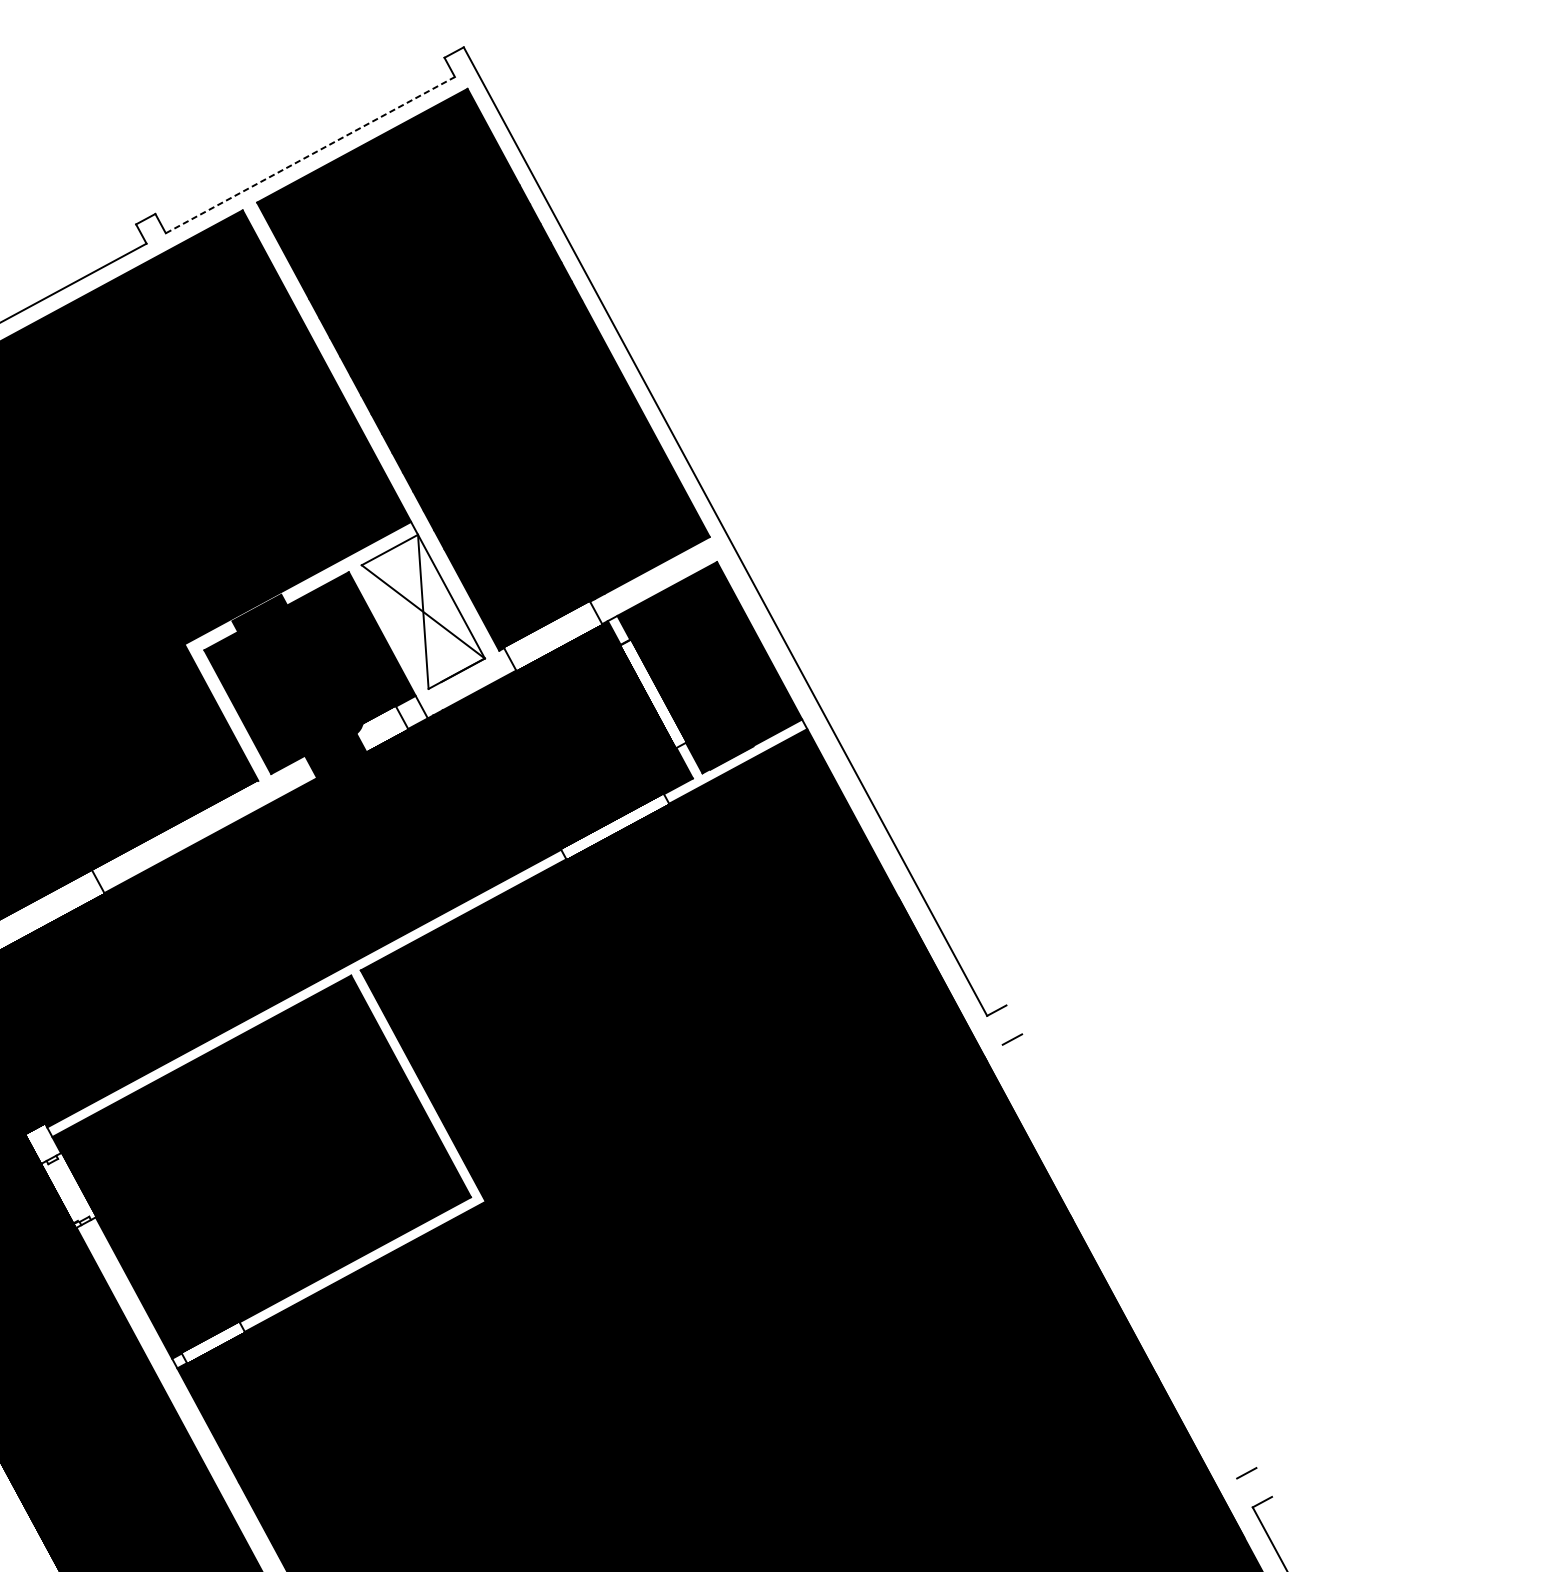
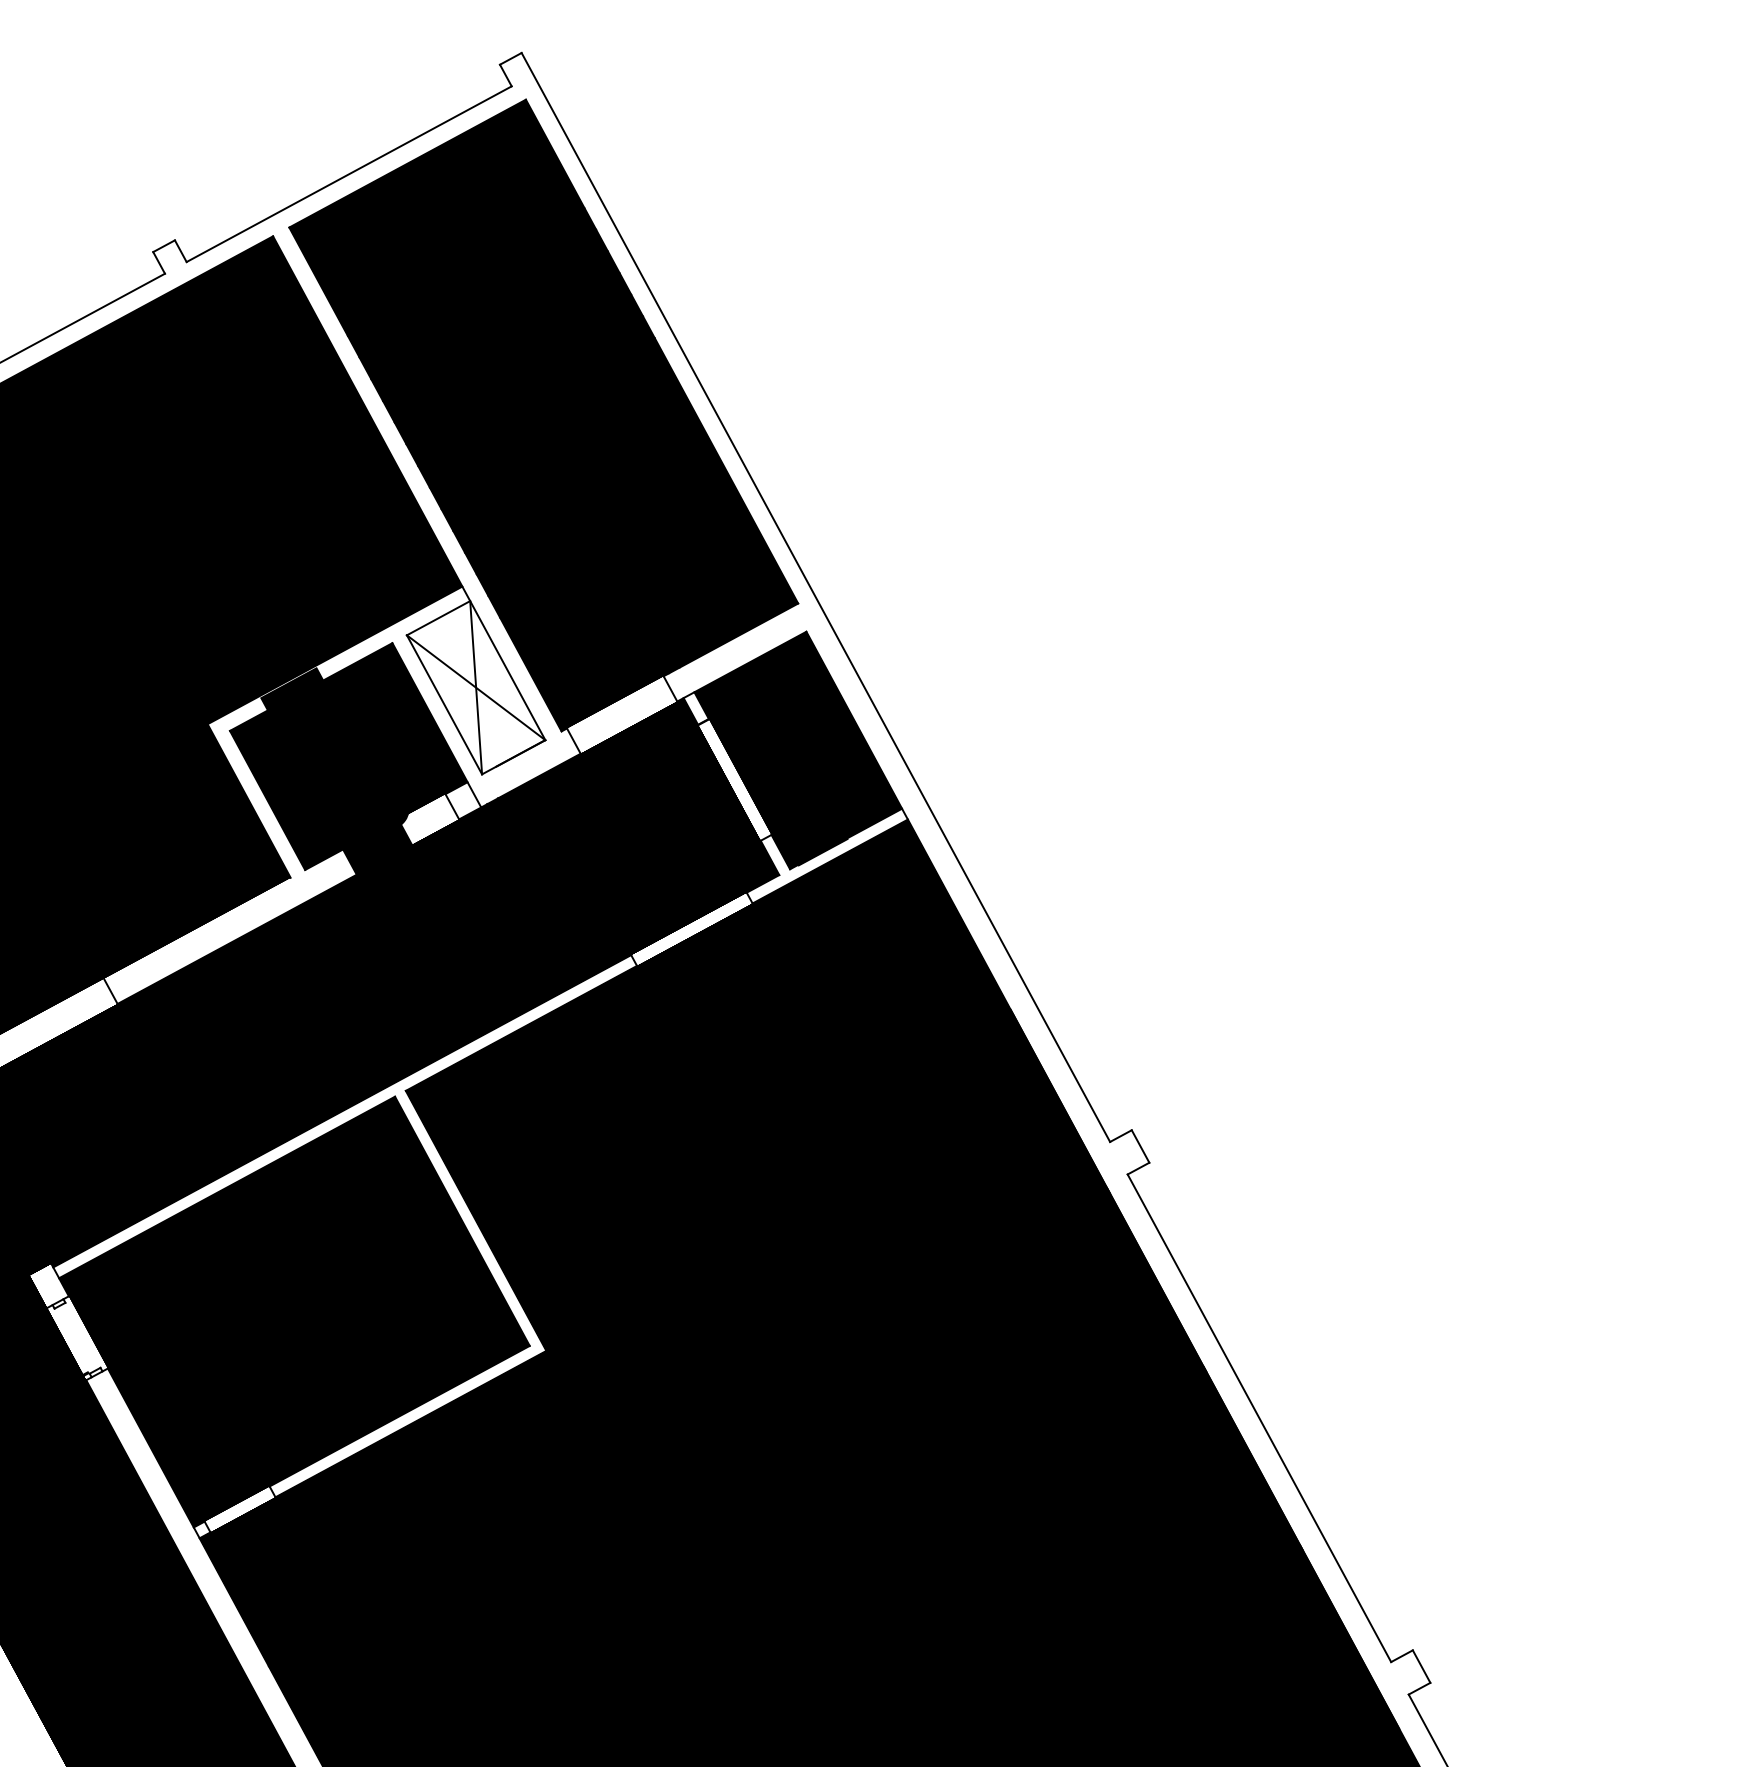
line: (310, 155) -> (349, 174), dashed -> solid
line: (395, 626) -> (444, 704), added
line: (1014, 1019) -> (1140, 1146), added
line: (1120, 1261) -> (1259, 1418), added
line: (1264, 1482) -> (1421, 1666), added

